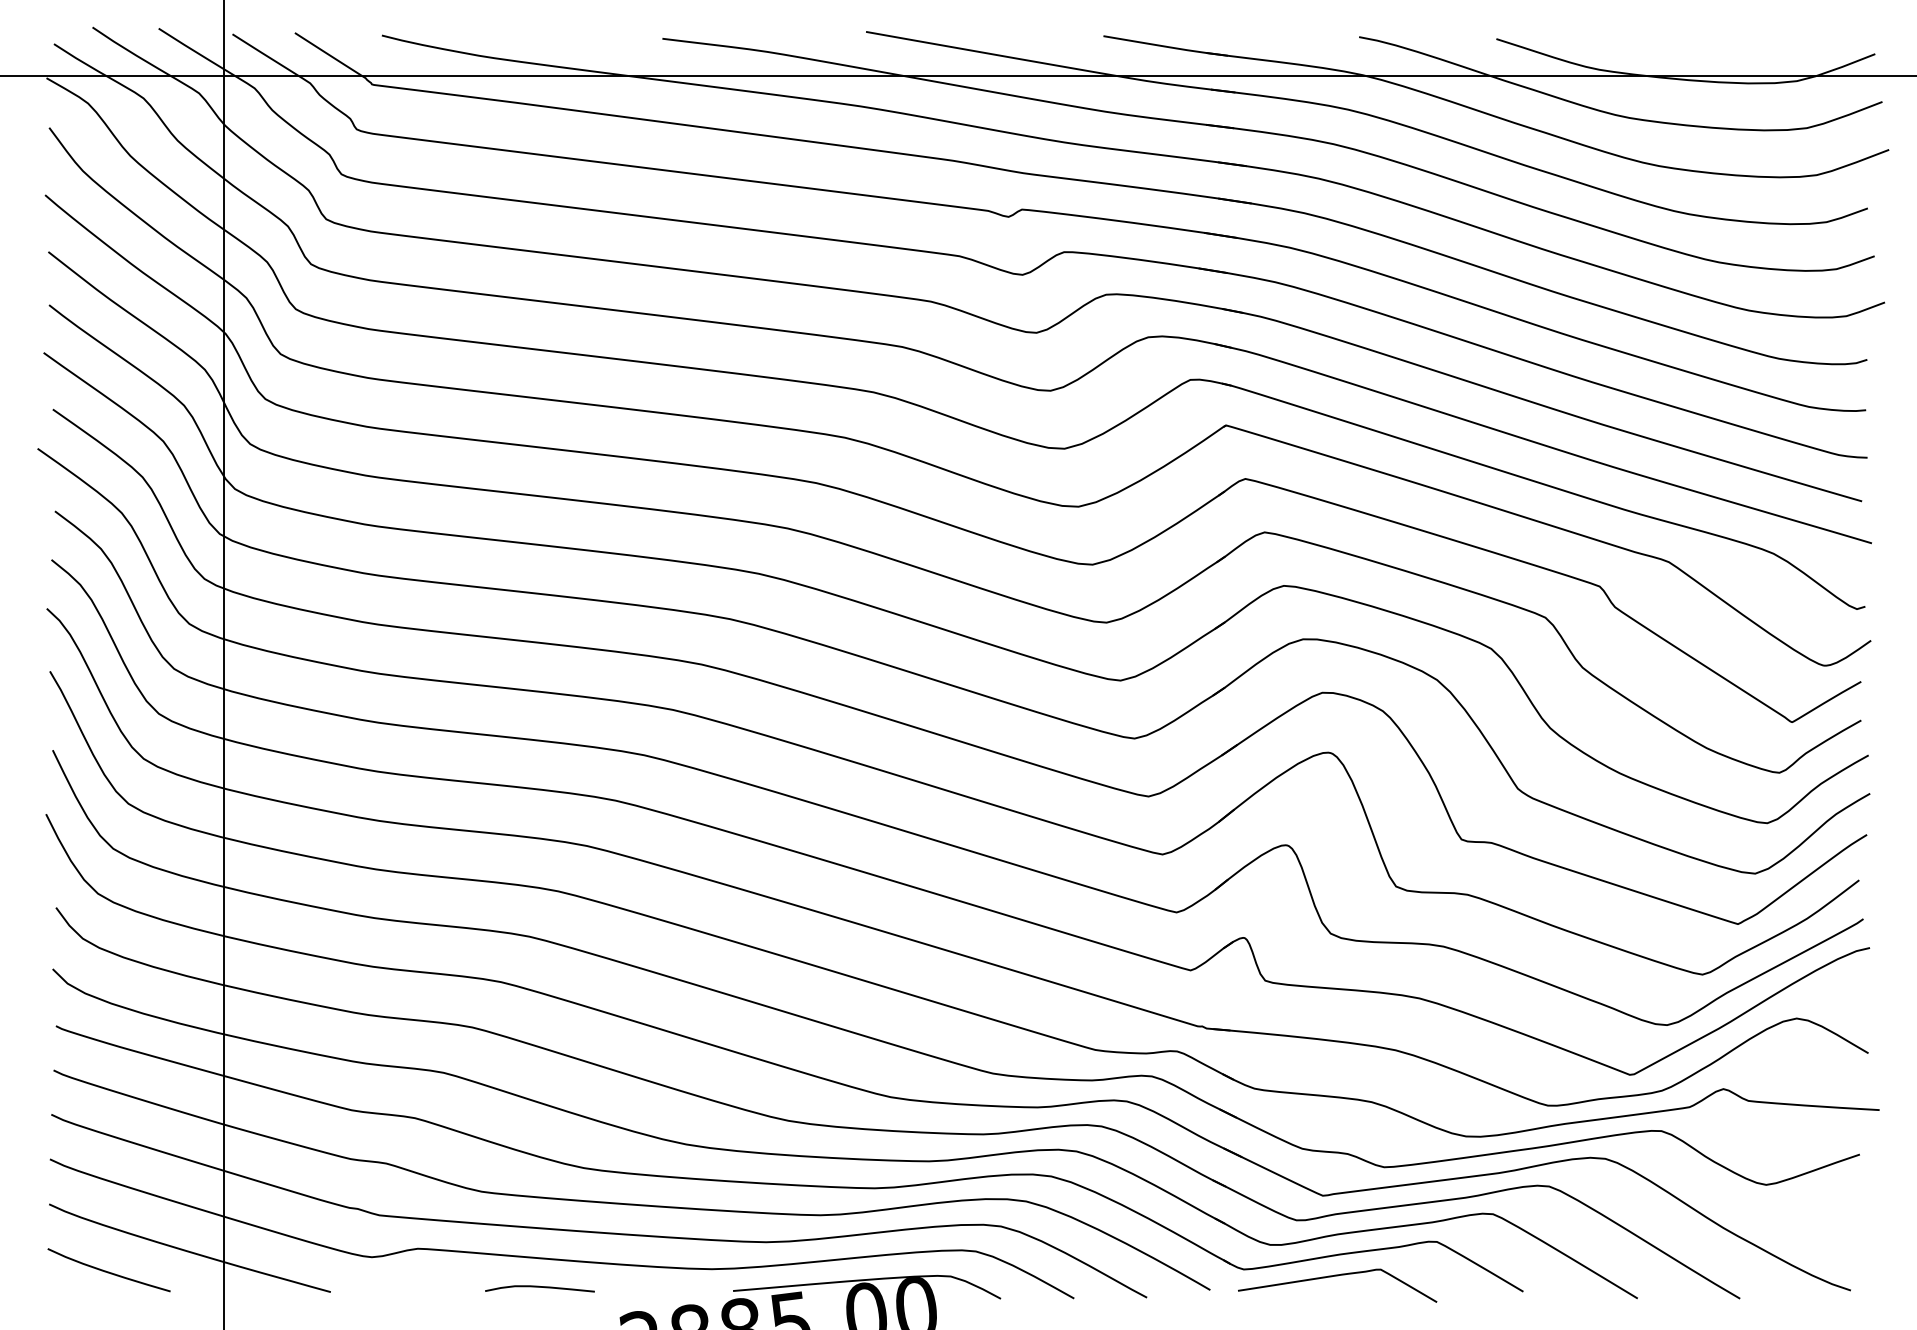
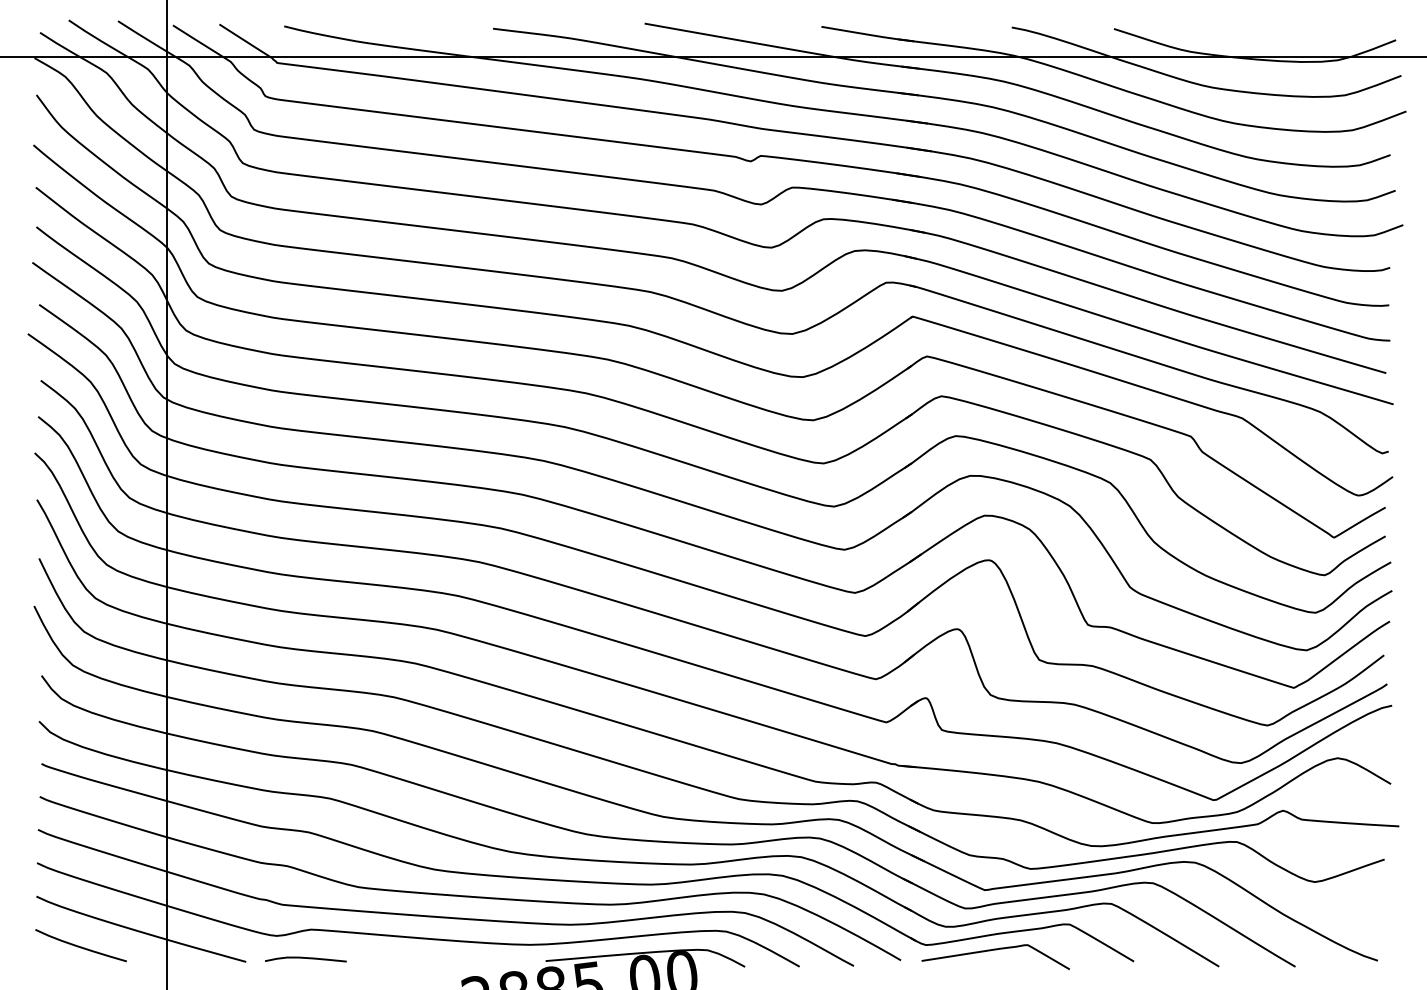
curve: (539, 1287) -> (305, 958), moved

